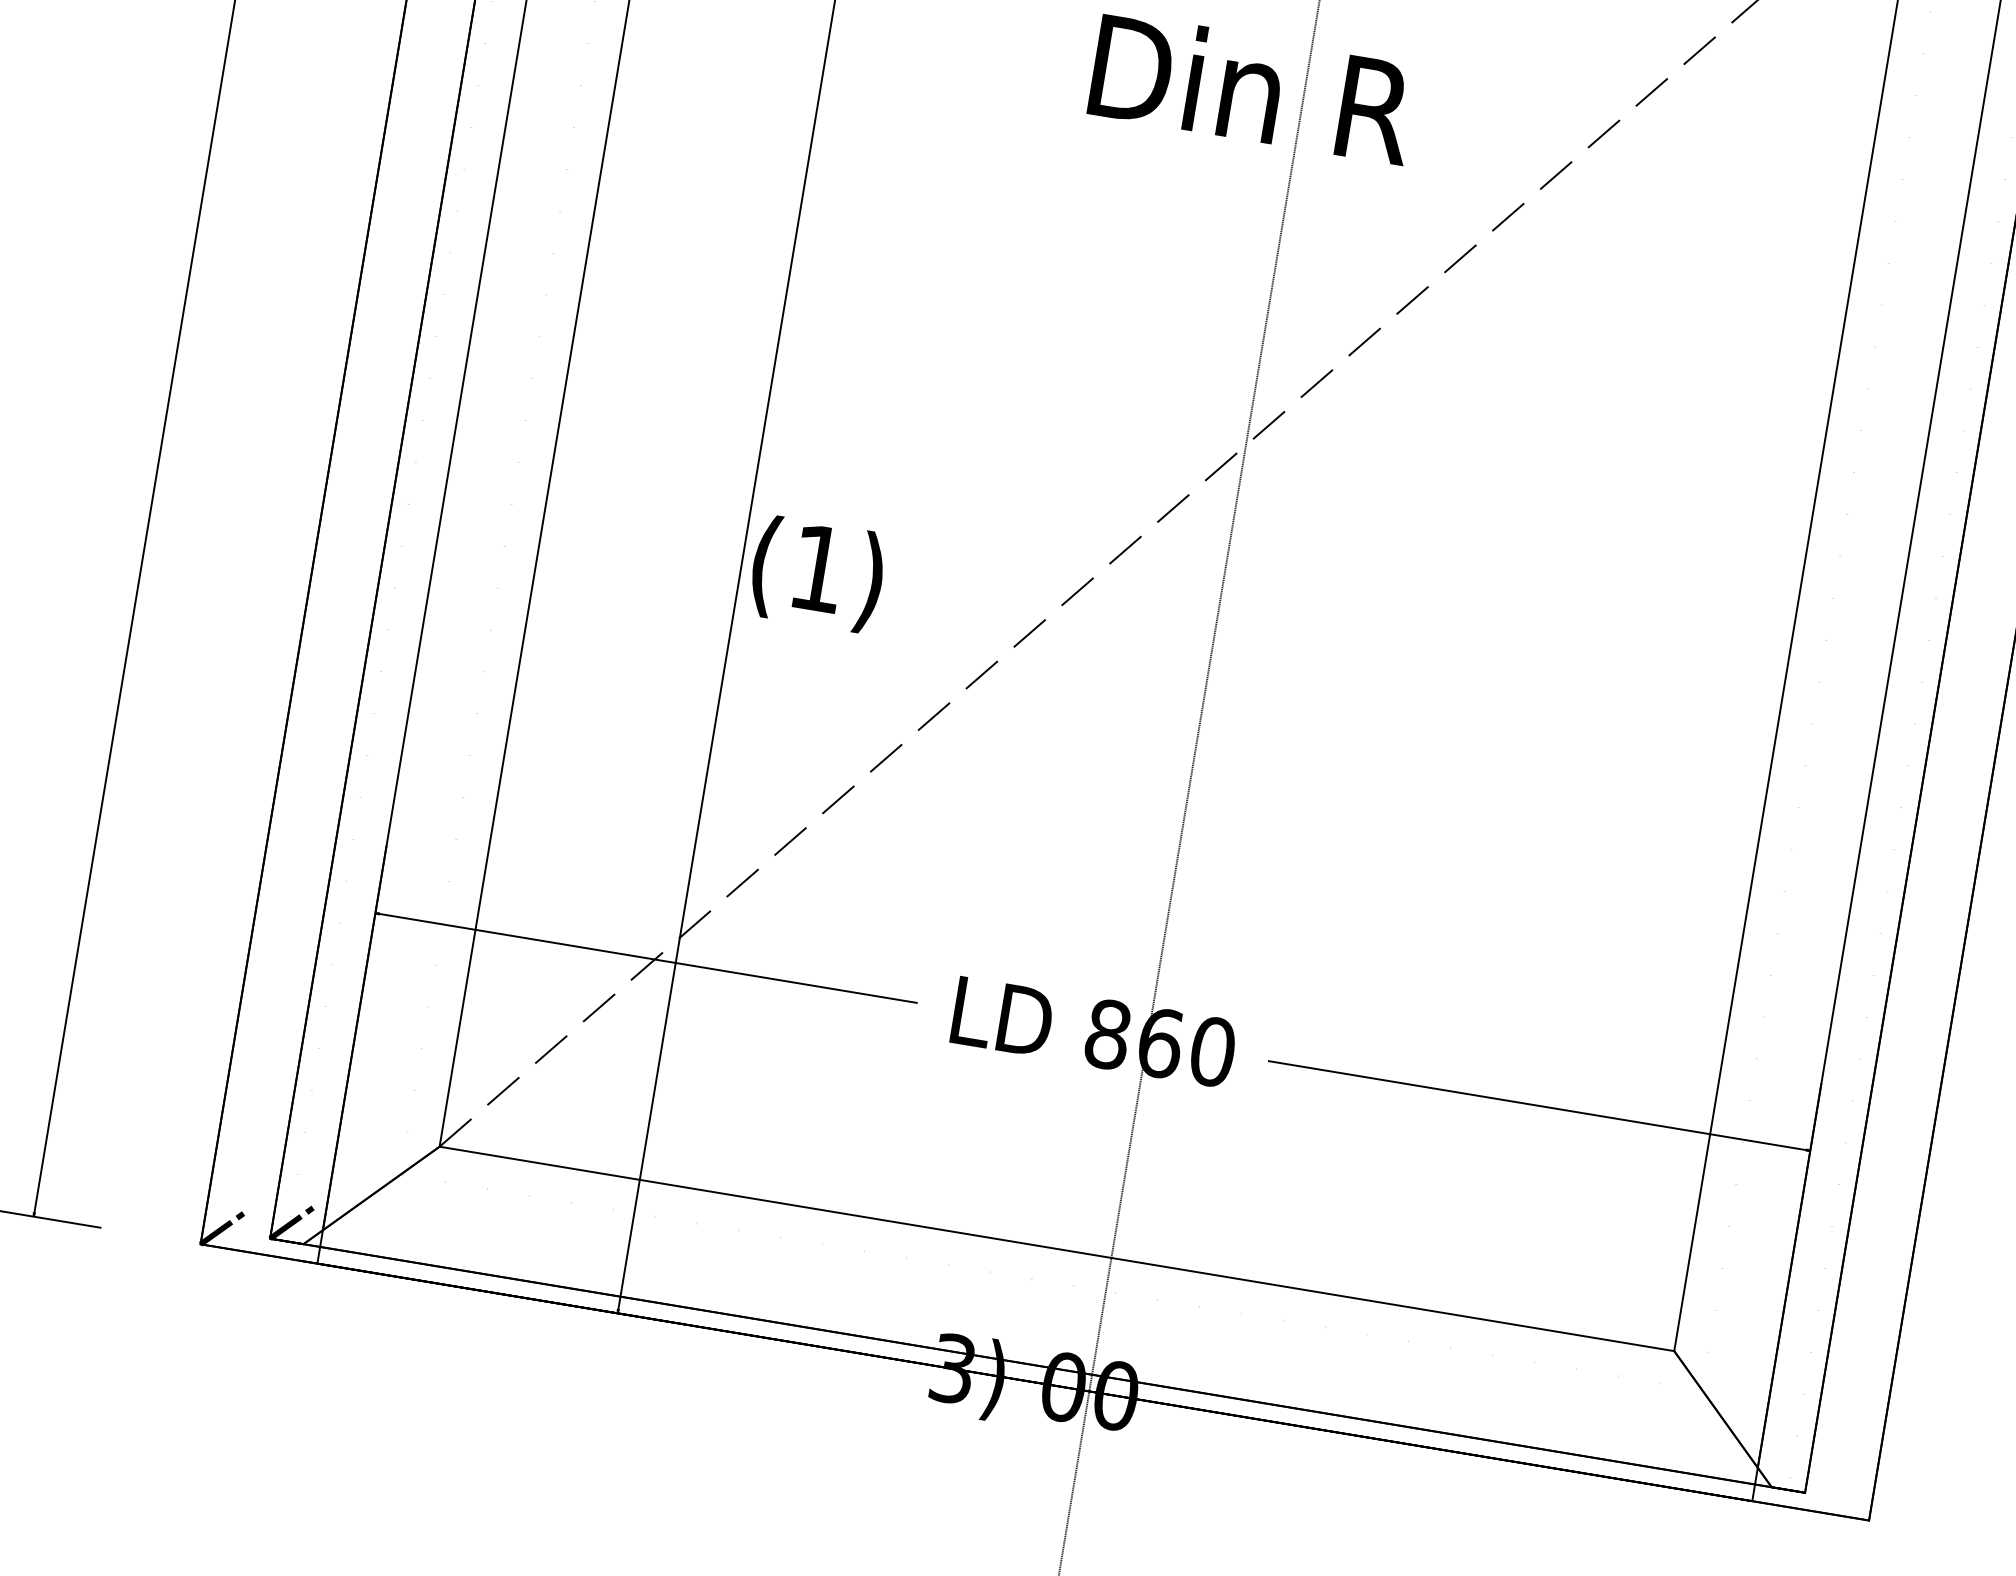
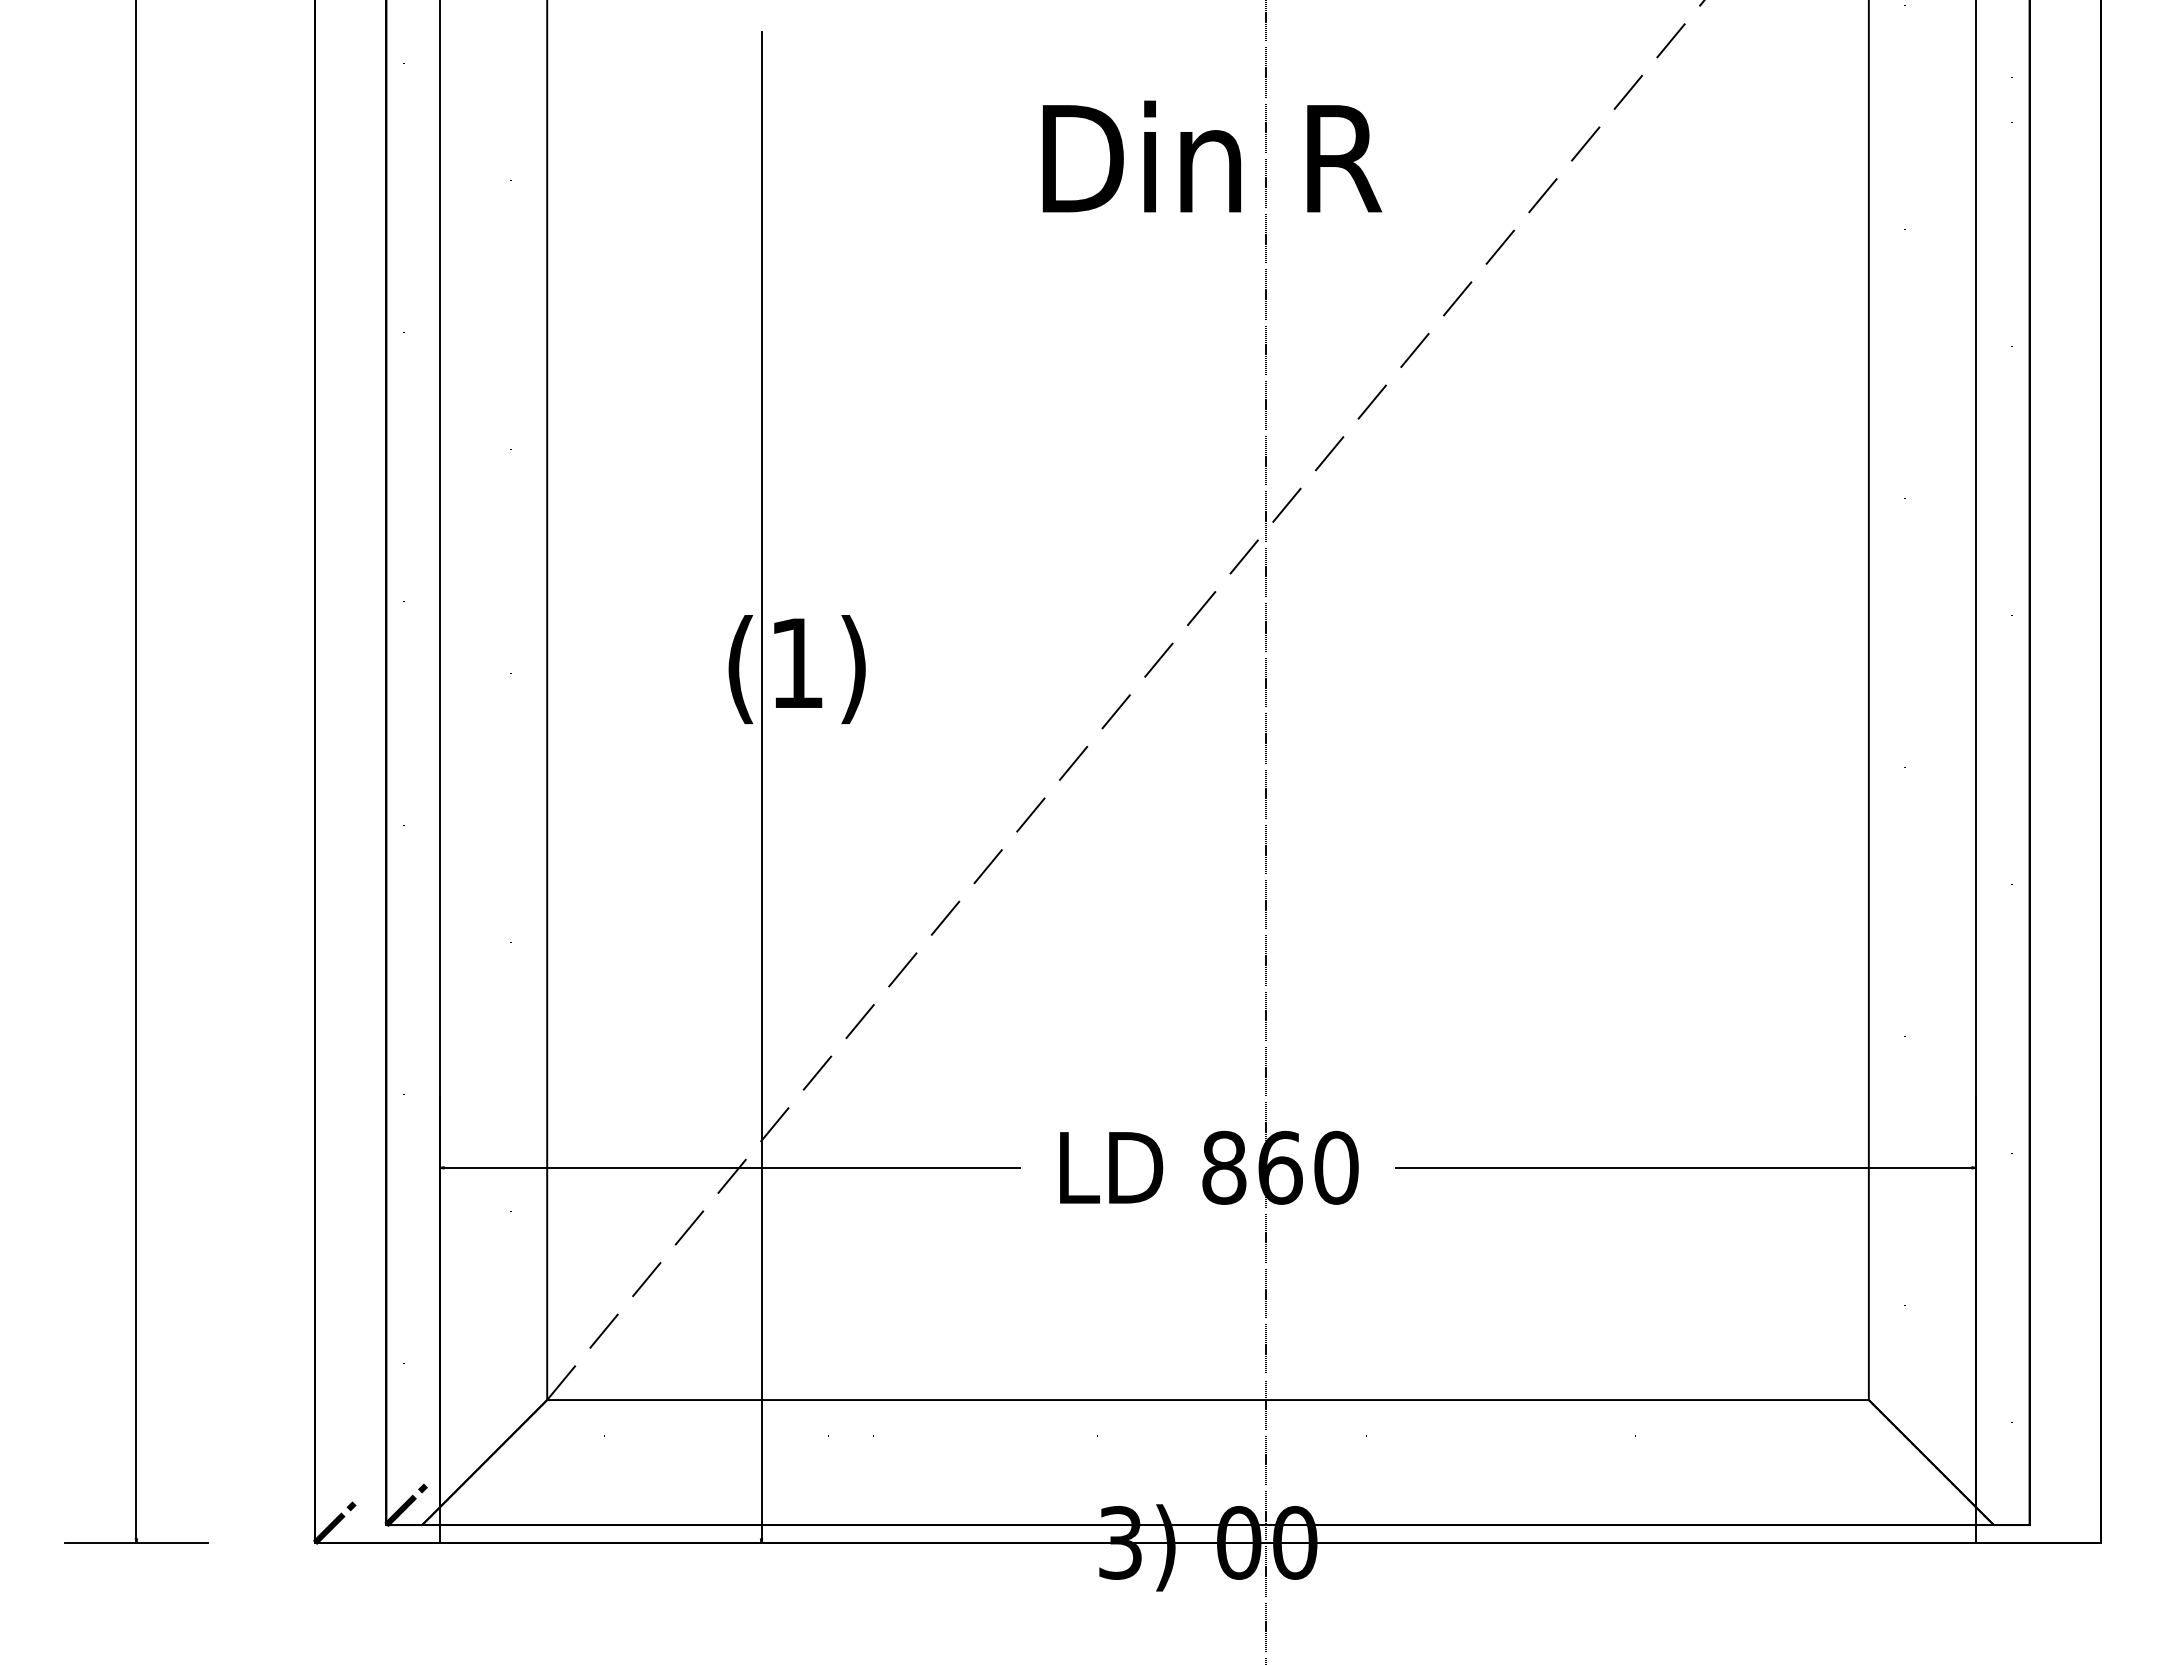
text: (816, 574) -> (796, 669), moved

